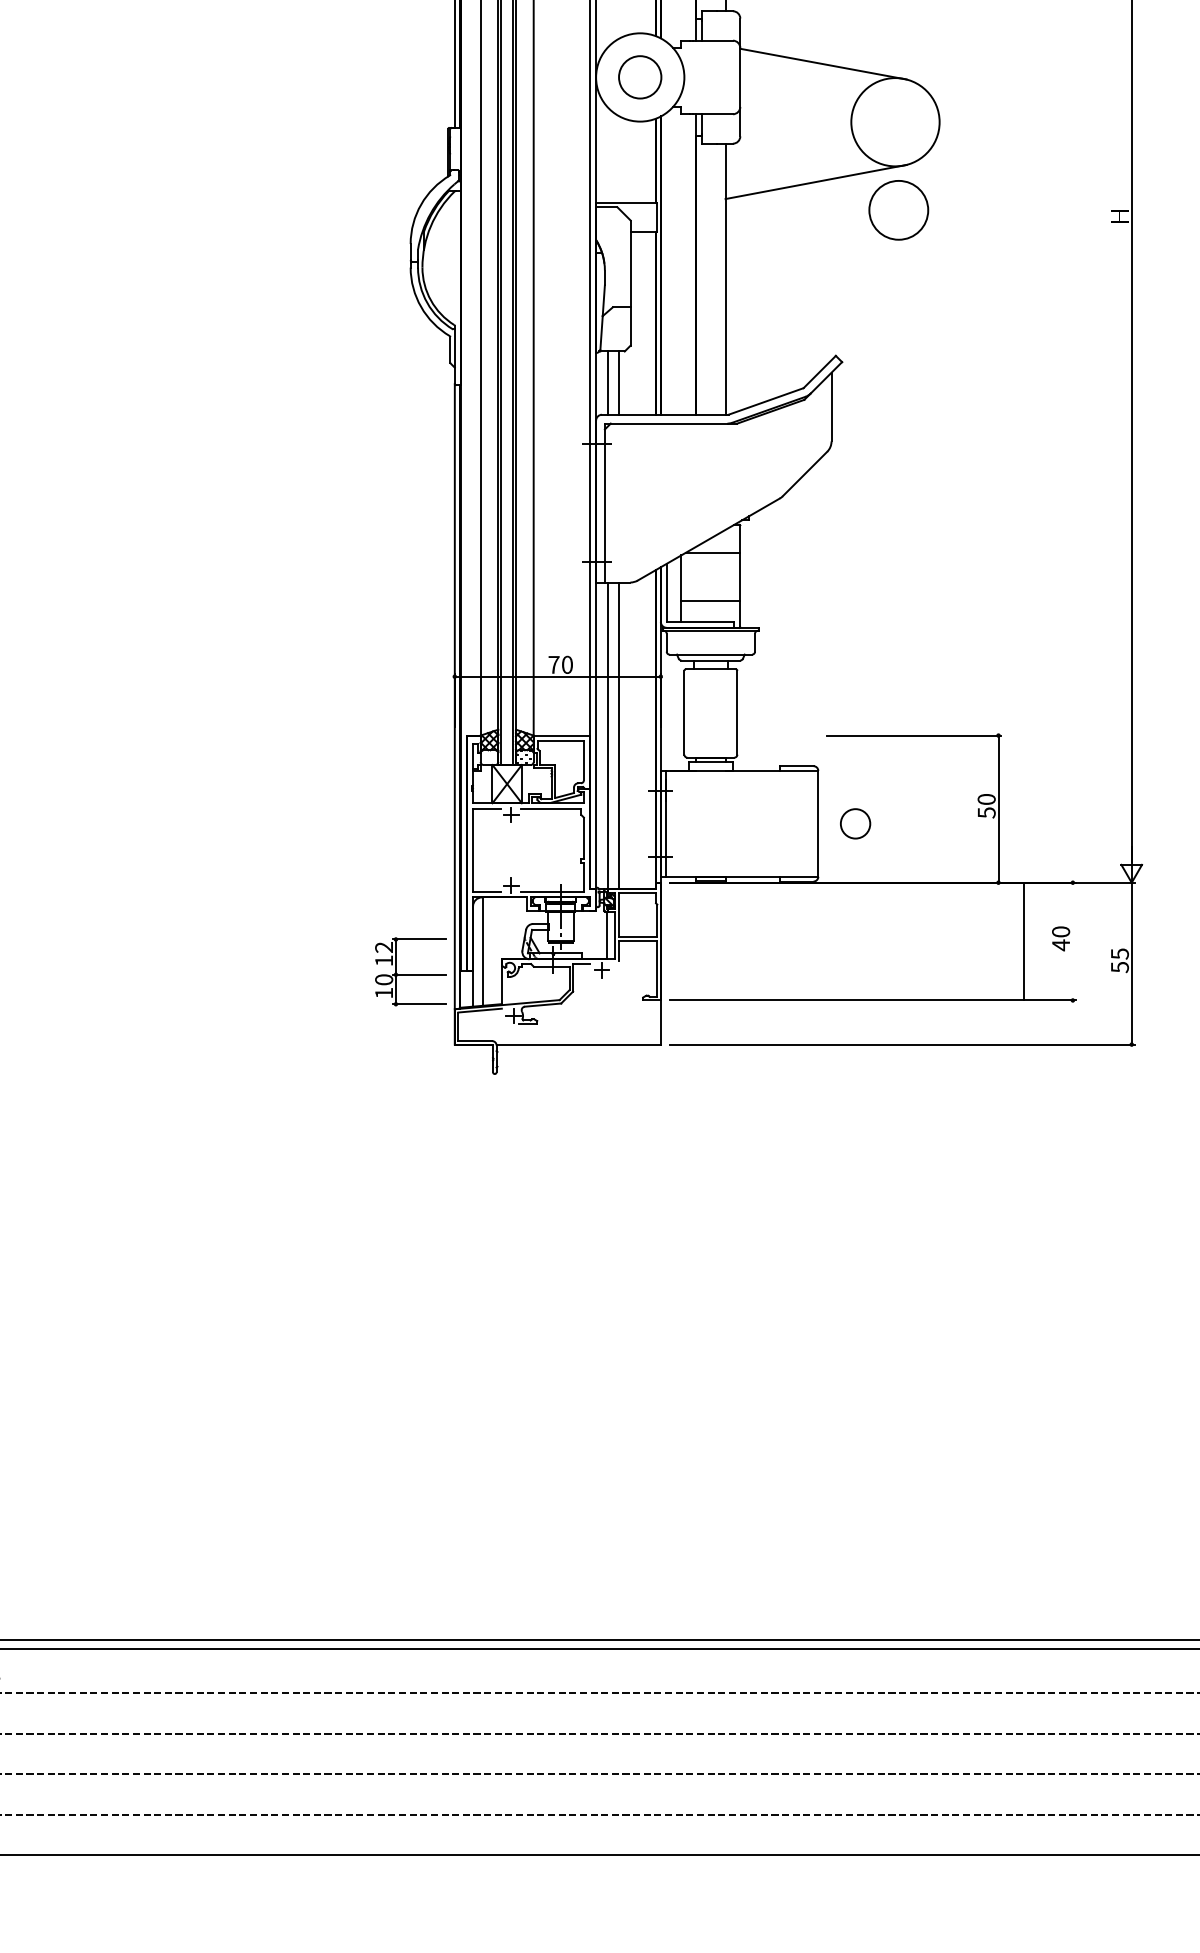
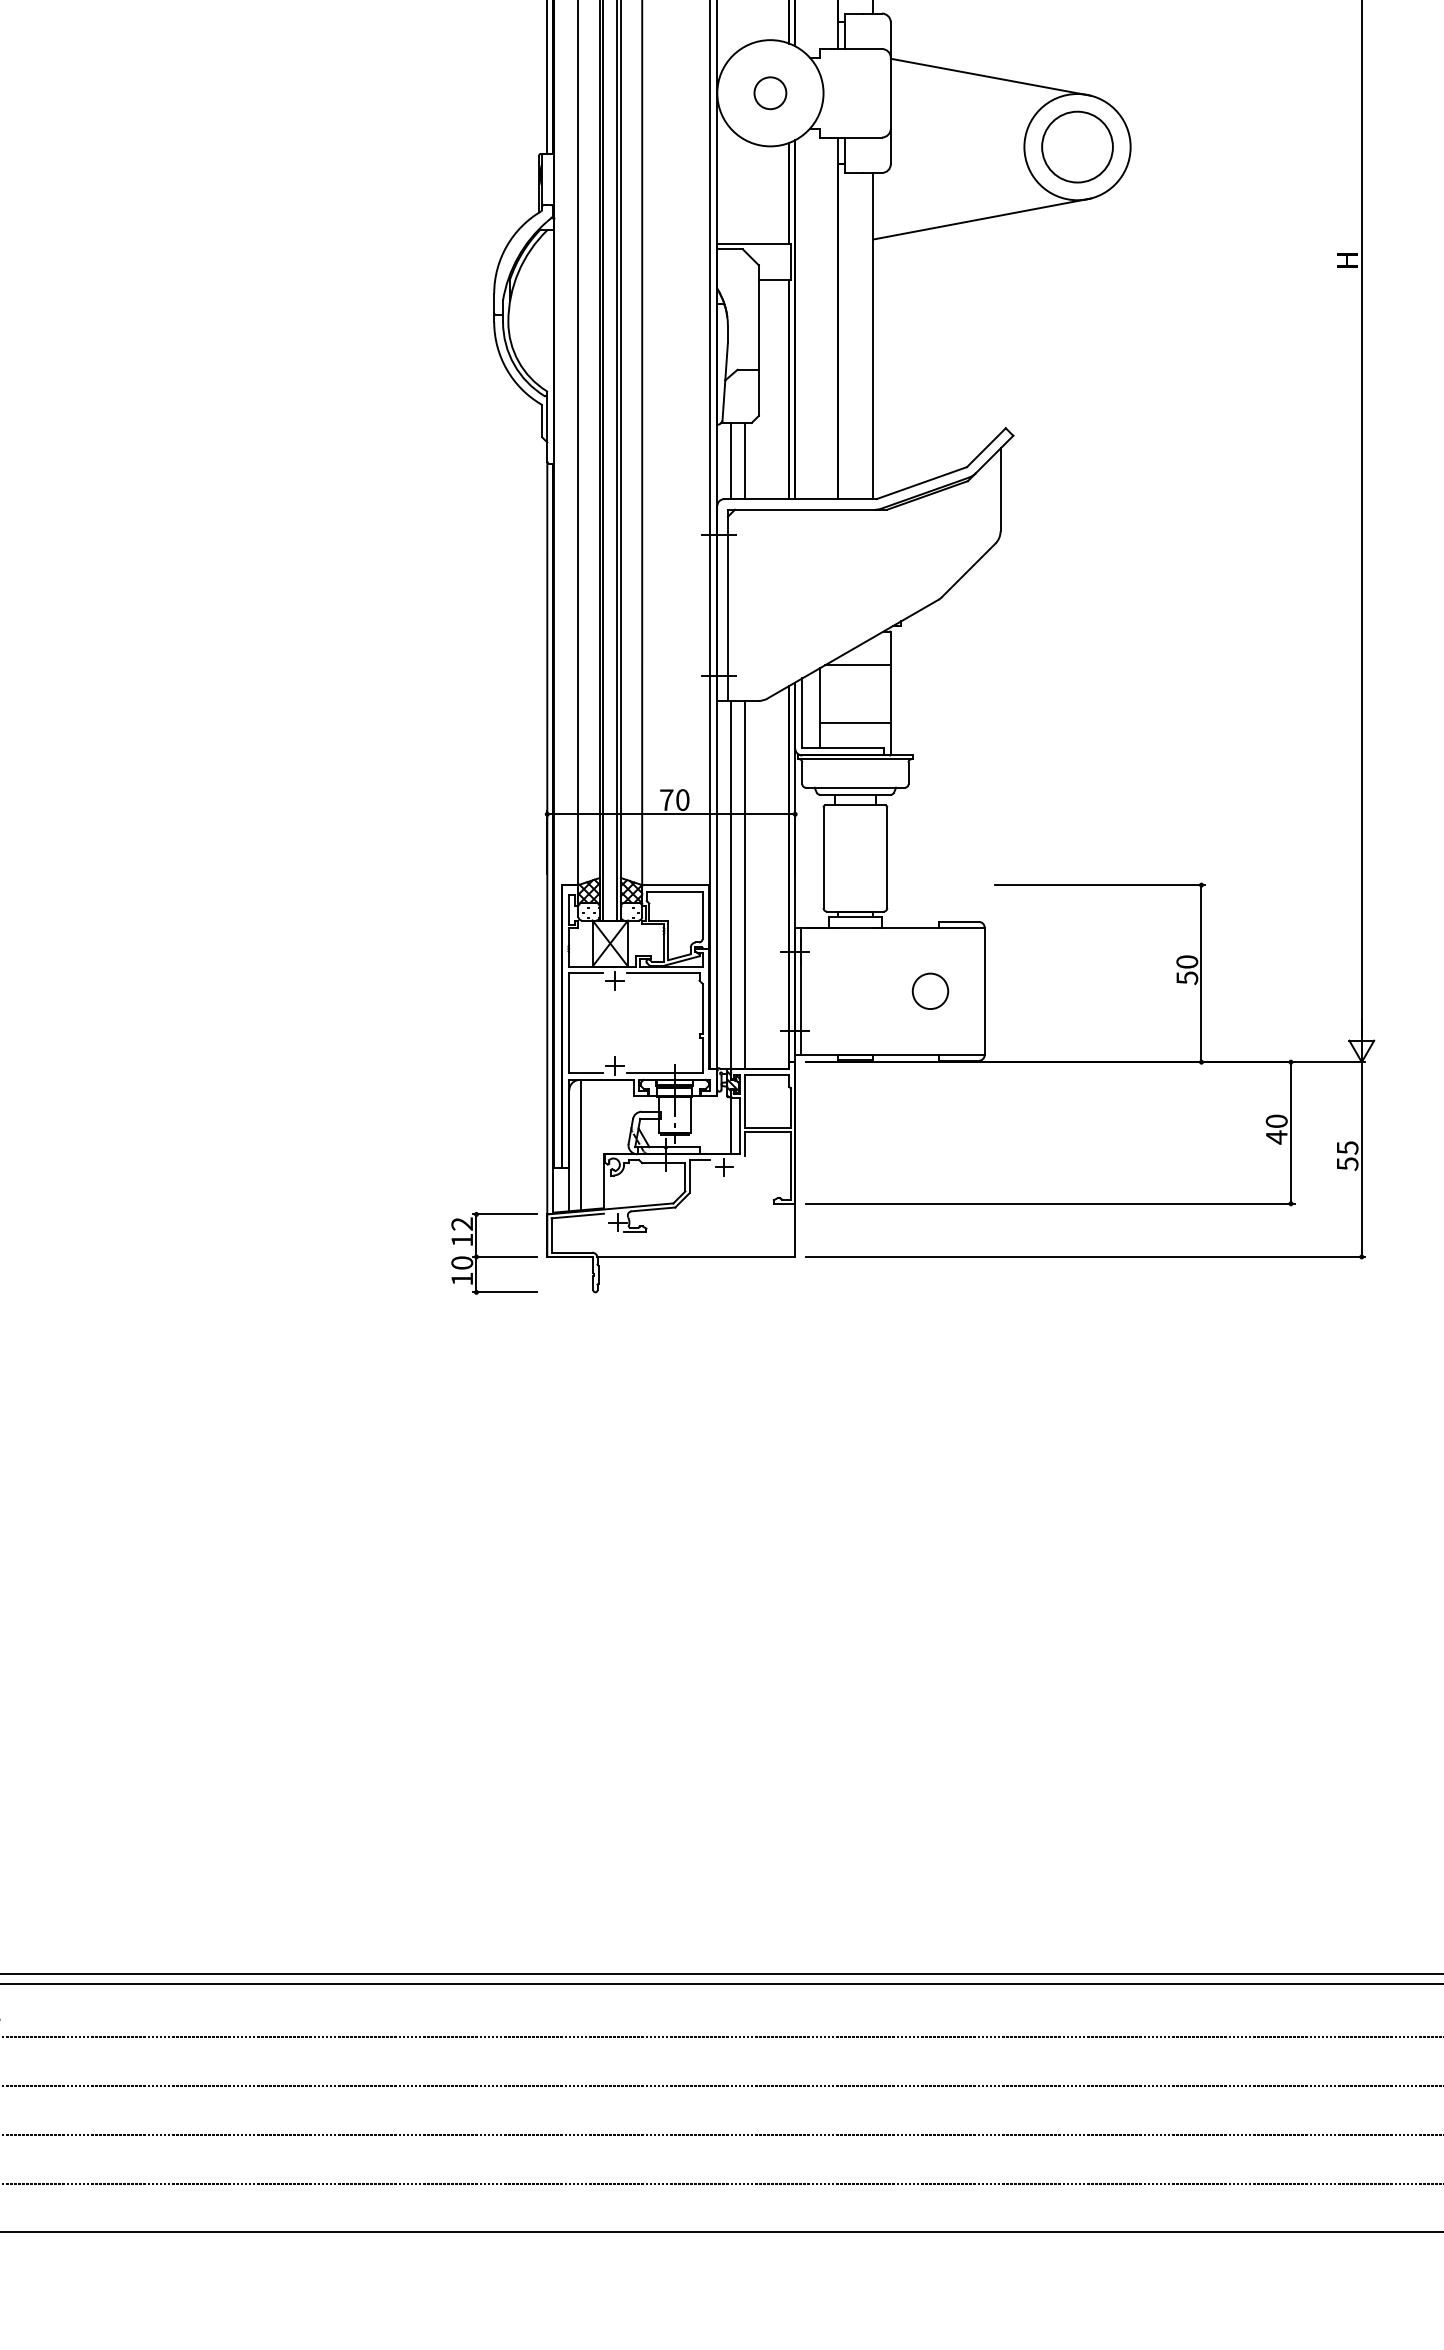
circle: (640, 77) -> (770, 93), size x0.62
circle: (898, 209) -> (1077, 146), moved
circle: (855, 823) -> (930, 990), moved
line: (1023, 941) -> (1290, 1132), moved
part: (410, 971) -> (494, 1253), moved

